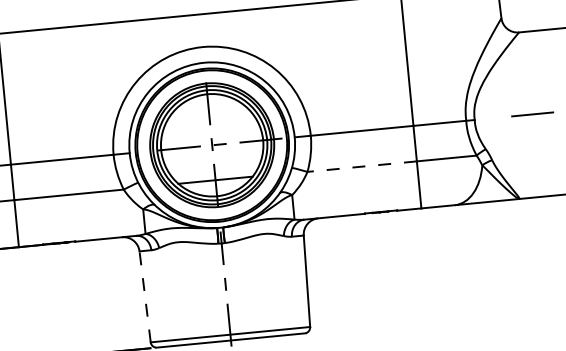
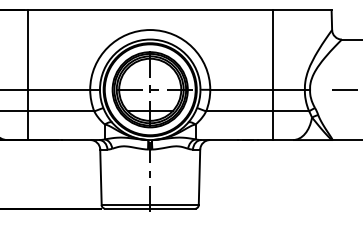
line: (360, 166) -> (238, 111), dashed -> solid
line: (144, 297) -> (100, 177), dashed -> solid

